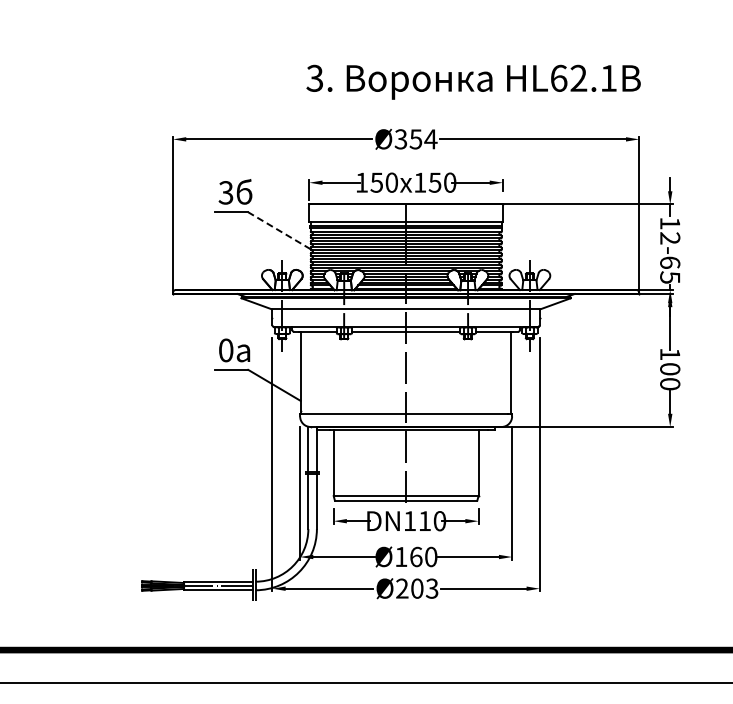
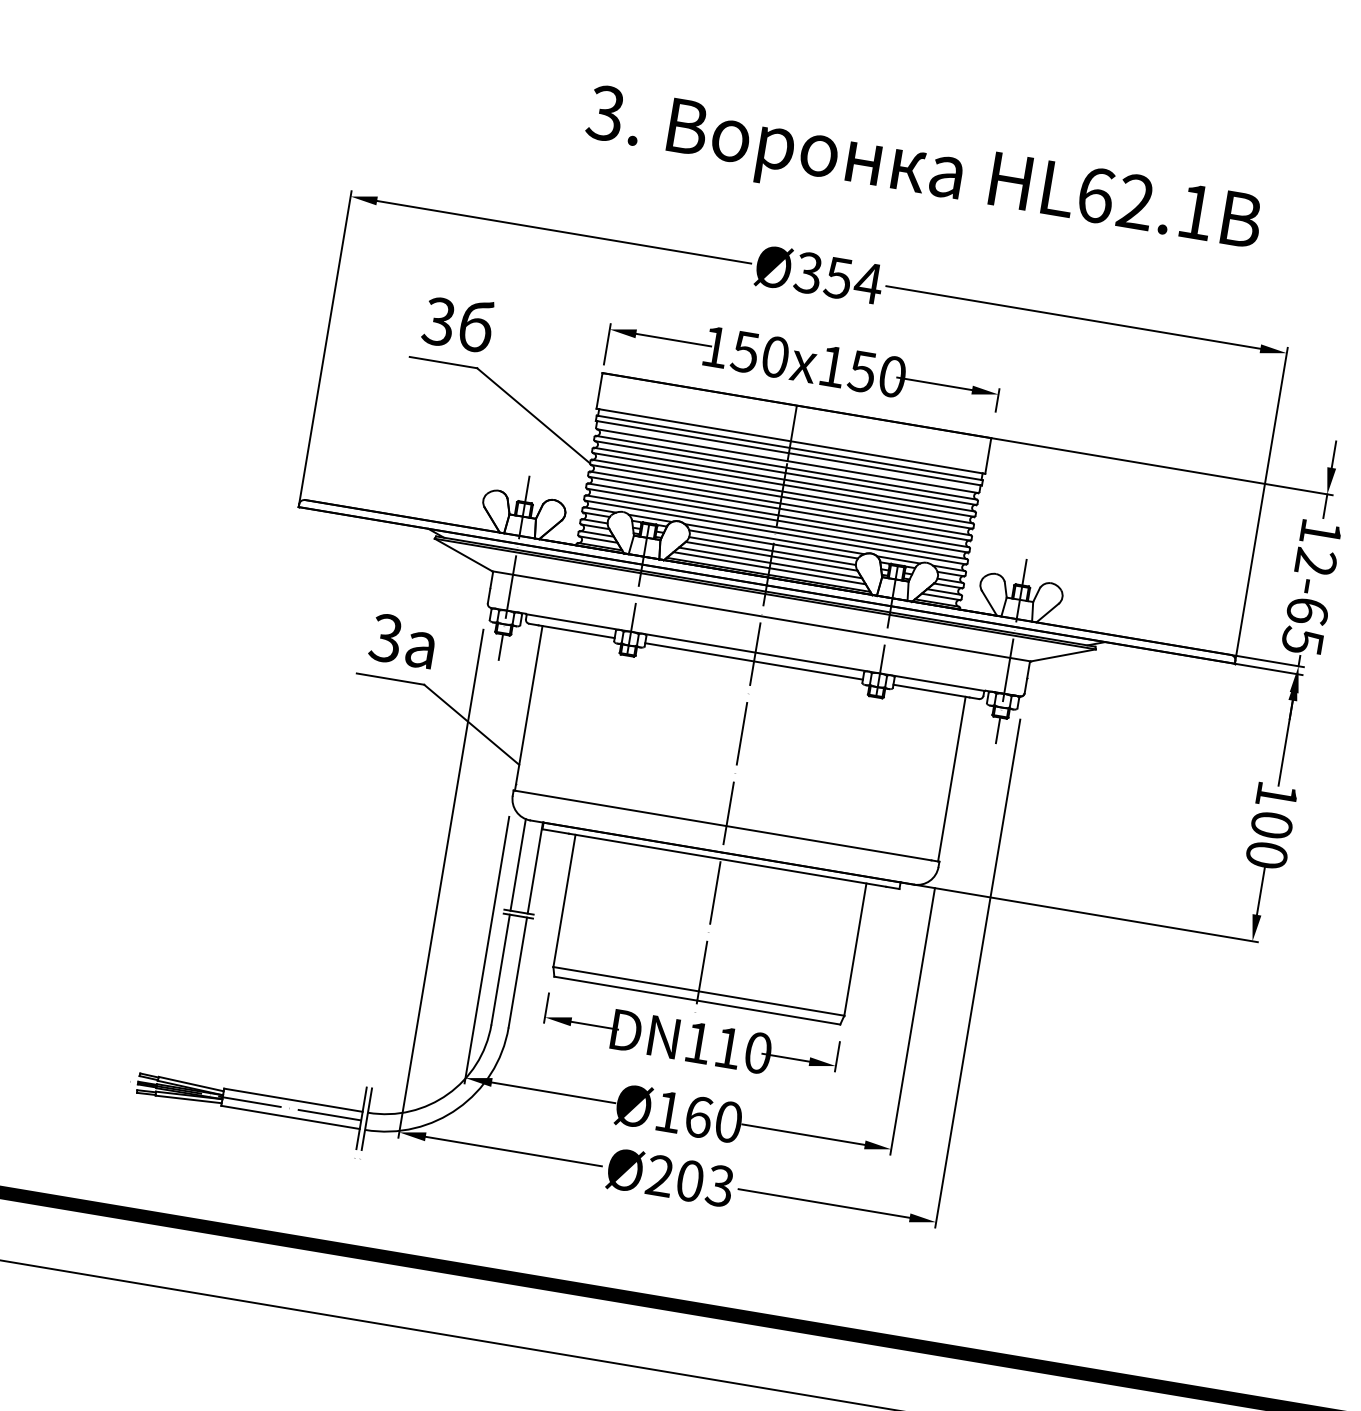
text: (473, 81) -> (923, 172), moved
line: (279, 230) -> (533, 415), dashed -> solid
text: (225, 350) -> (385, 638), 0 -> 3

